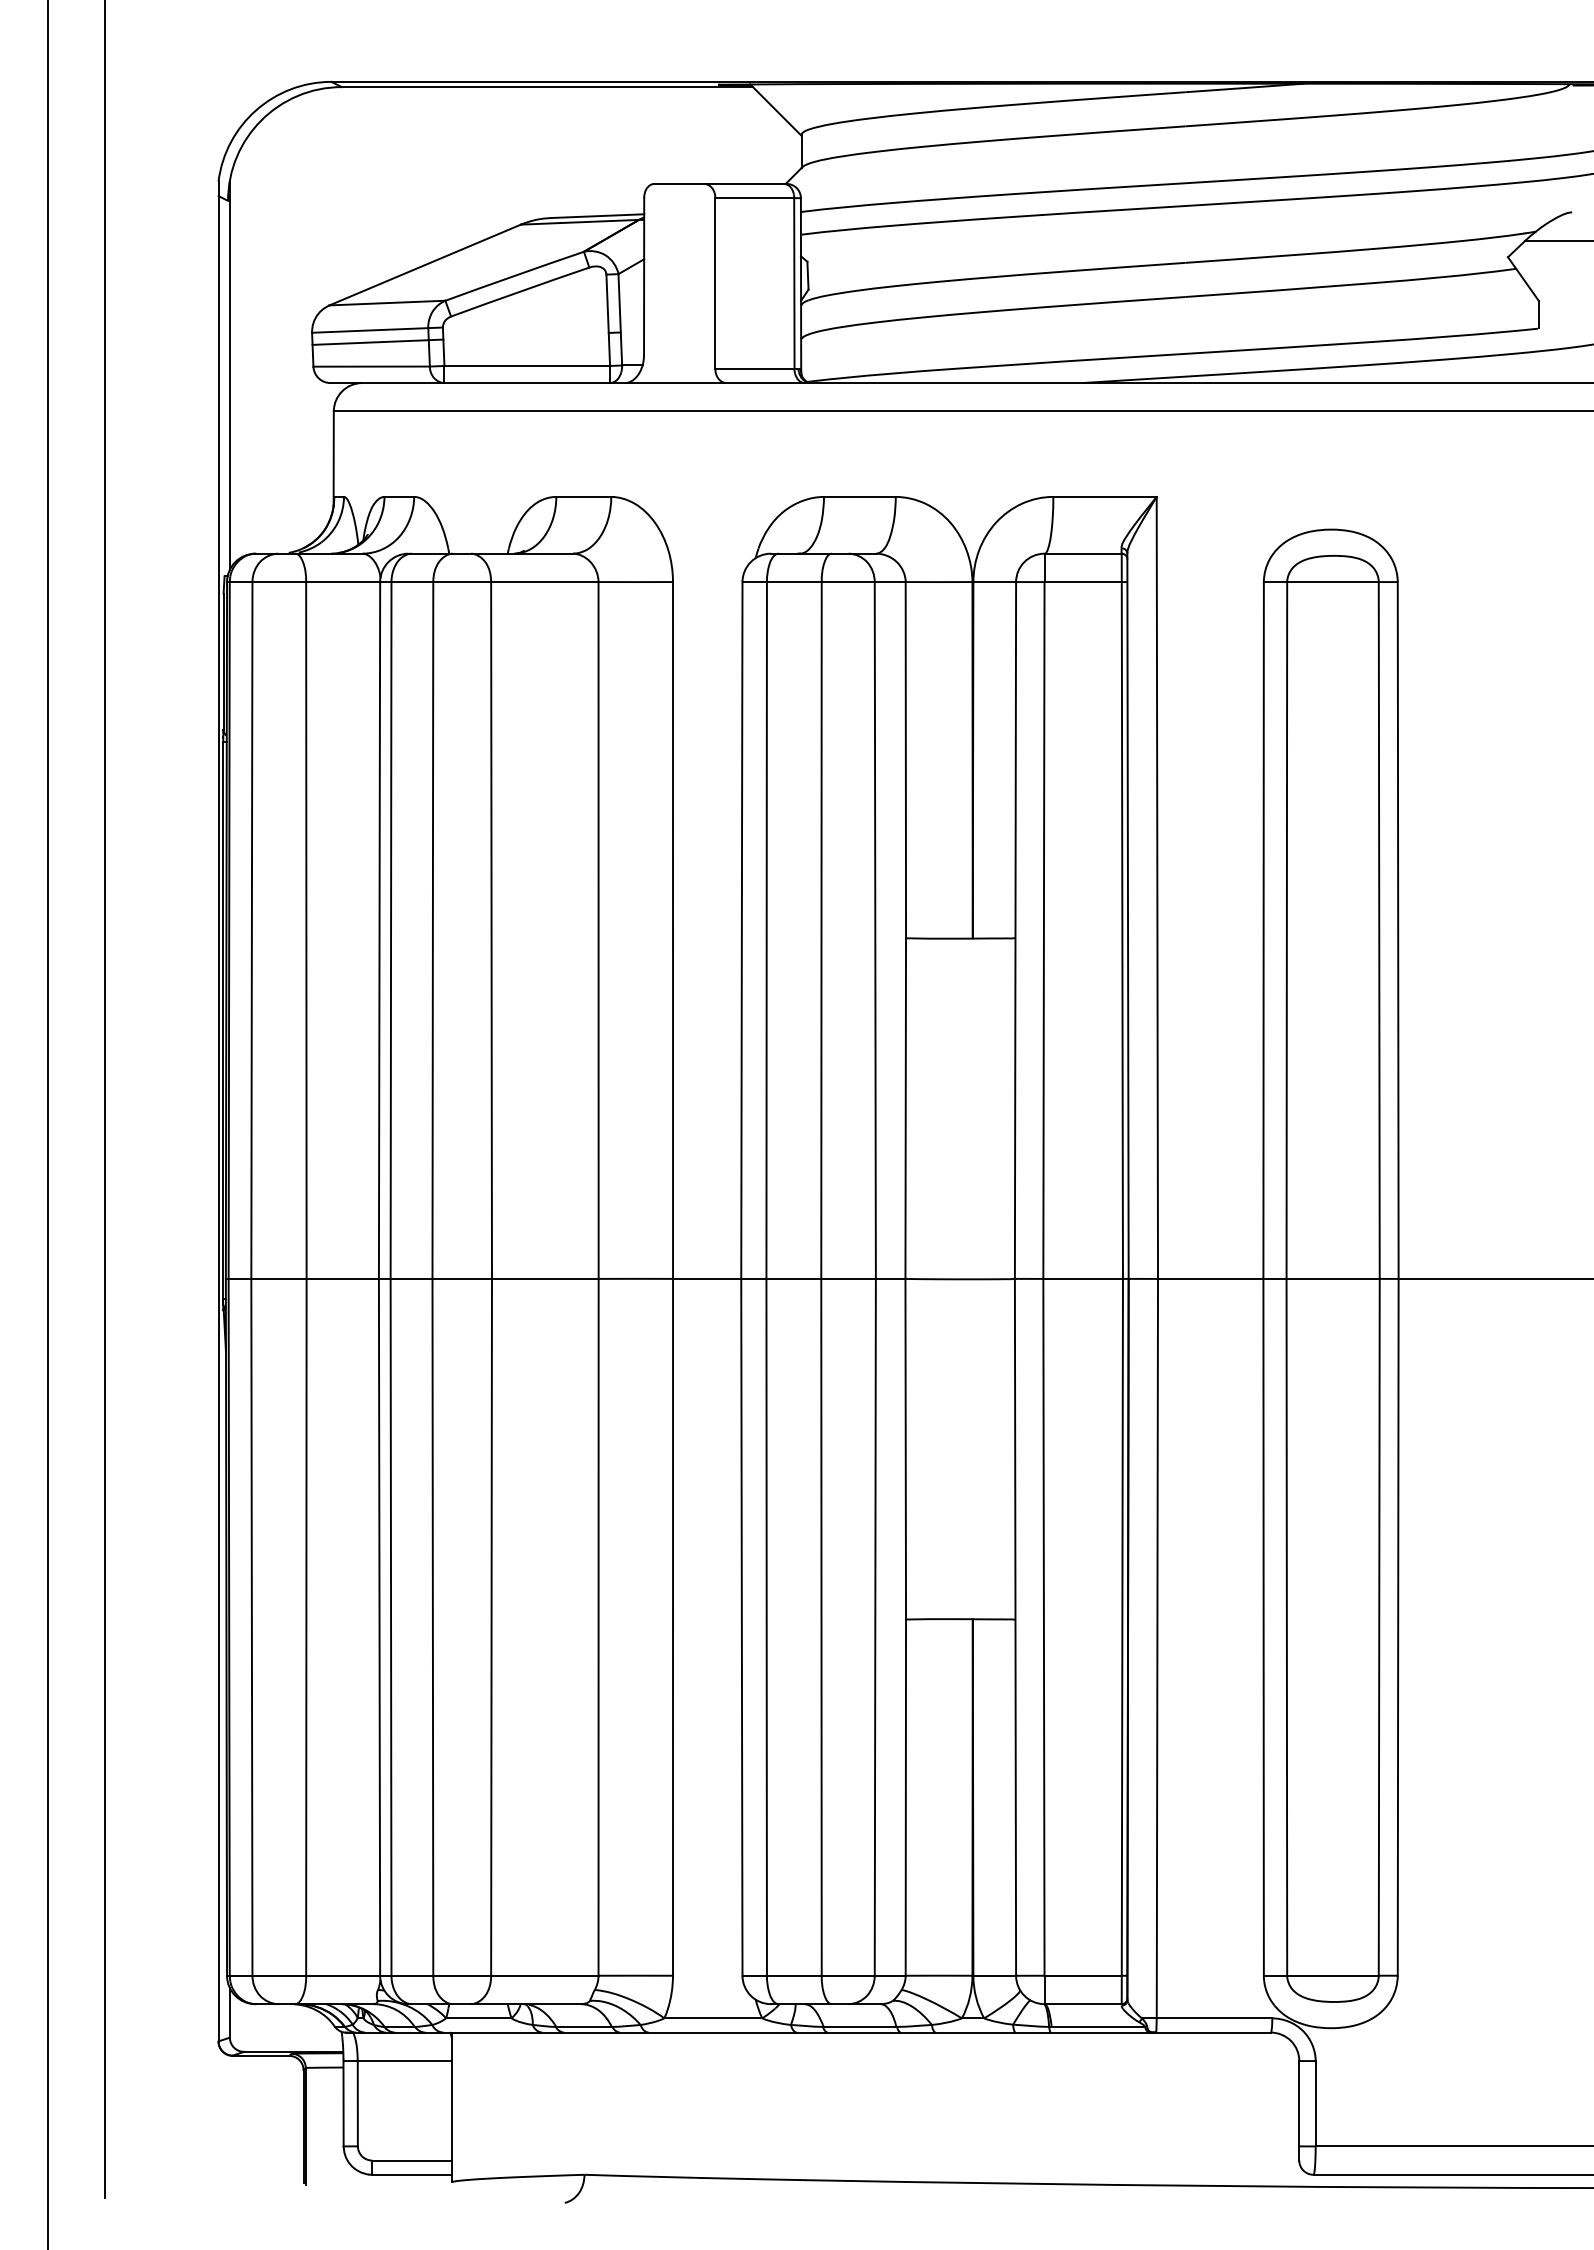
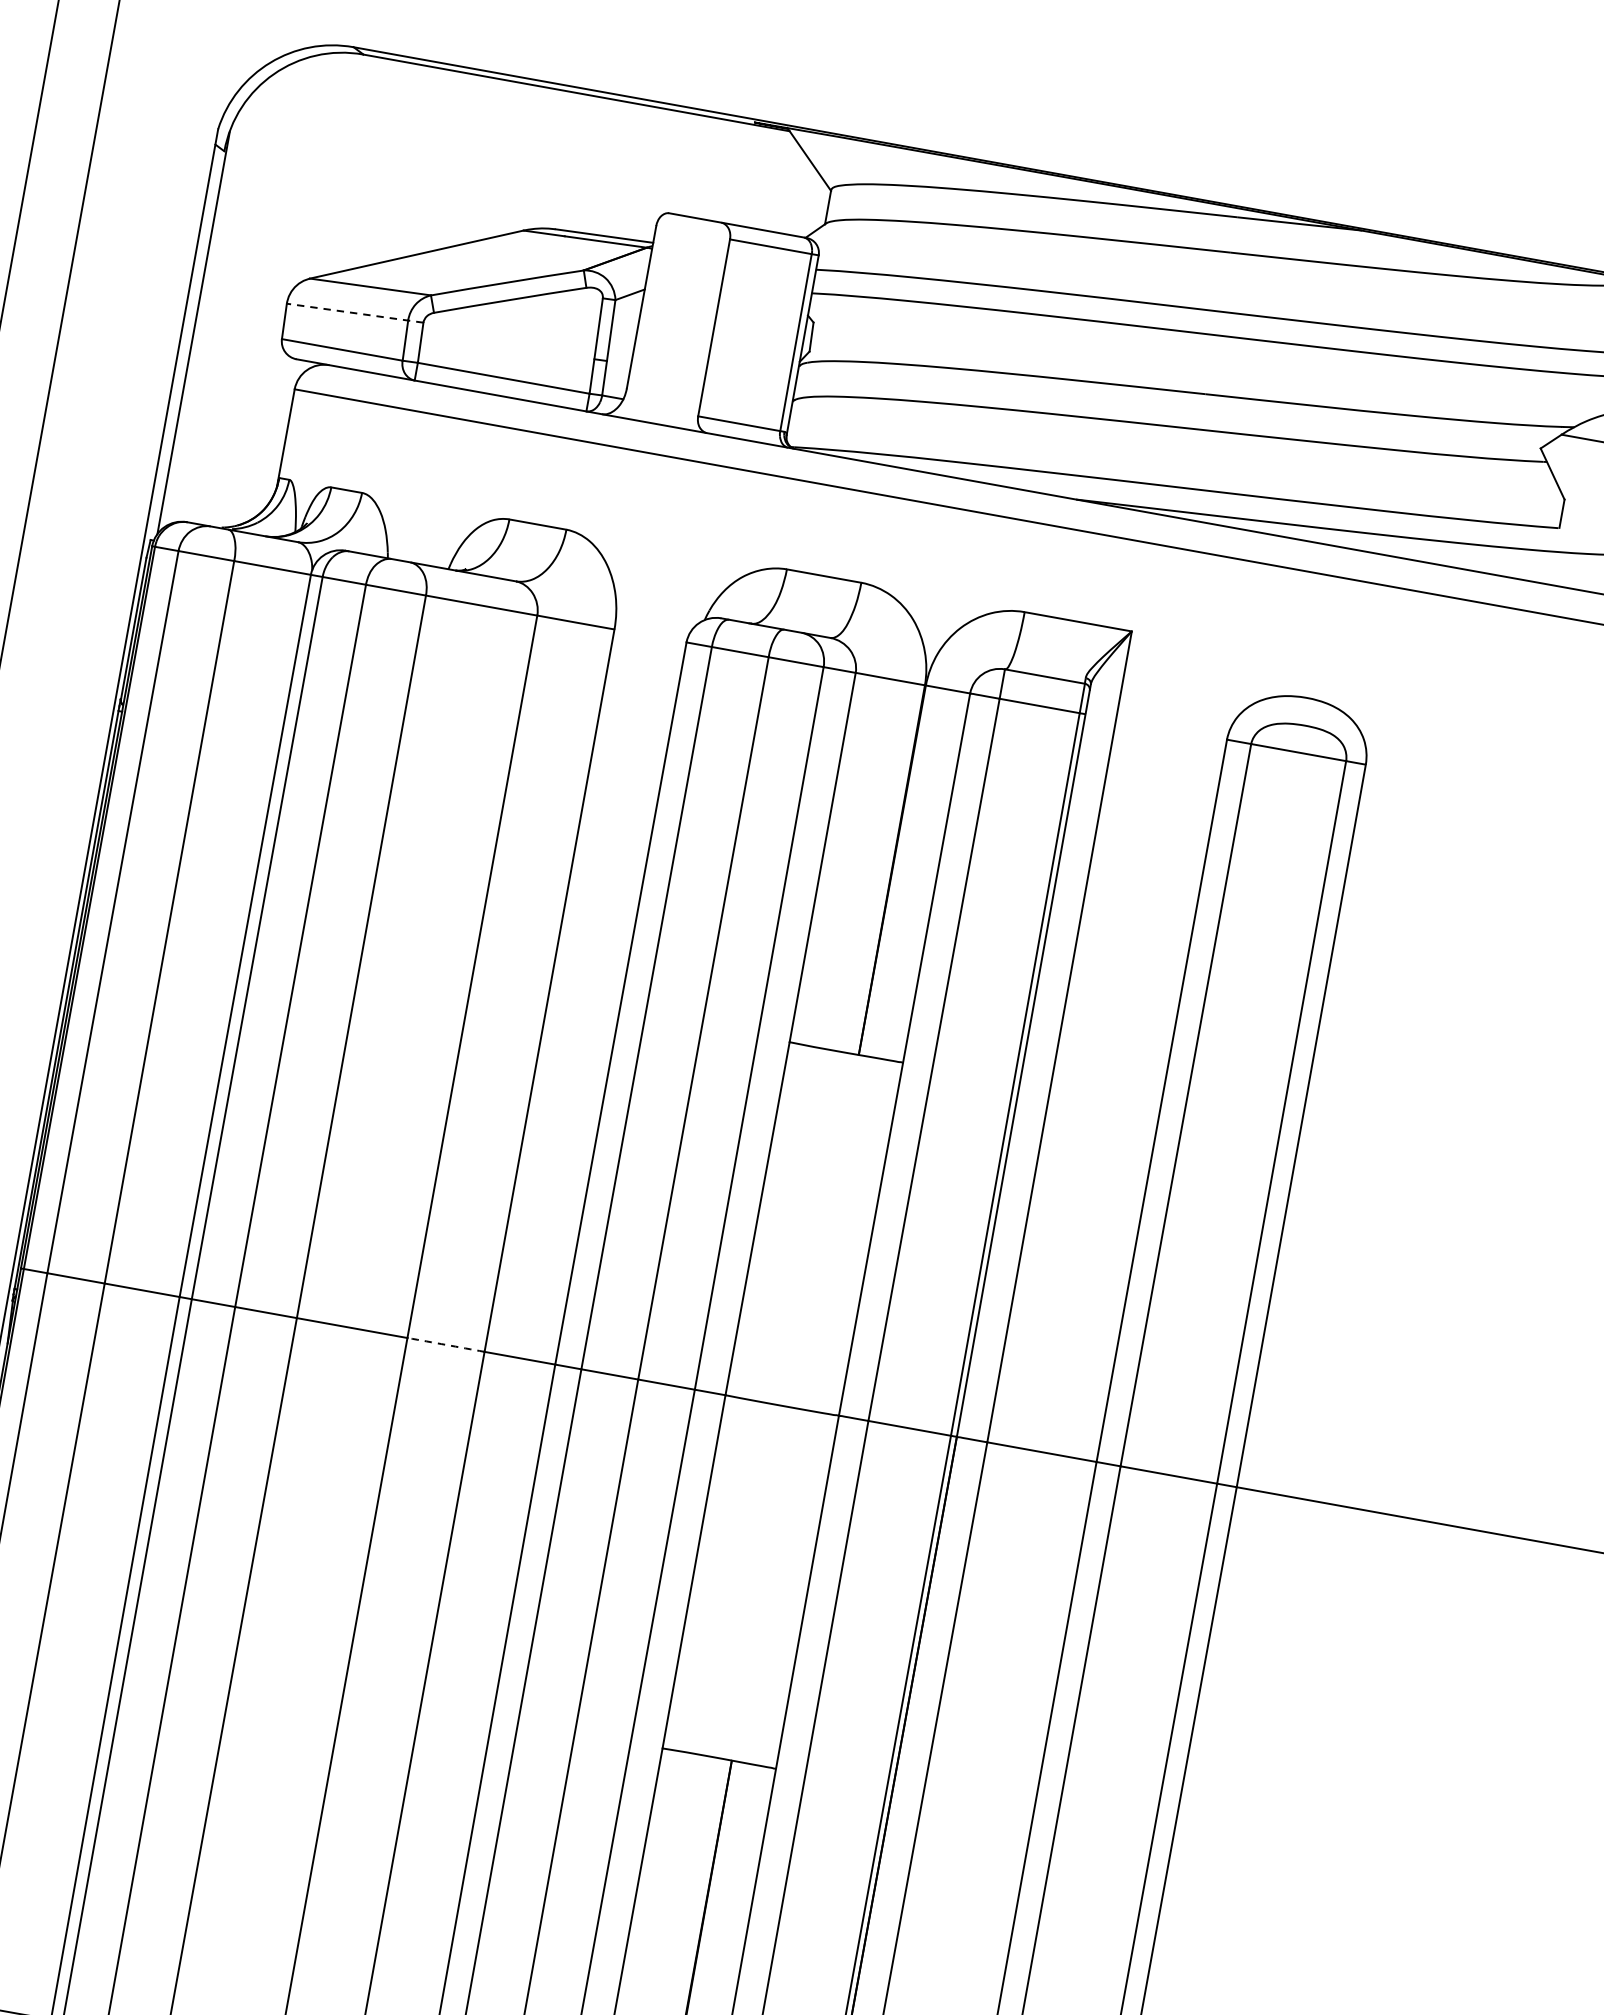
line: (377, 330) -> (355, 313), solid -> dashed
line: (377, 341) -> (353, 324), removed
arc: (635, 1278) -> (445, 1344), solid -> dashed

